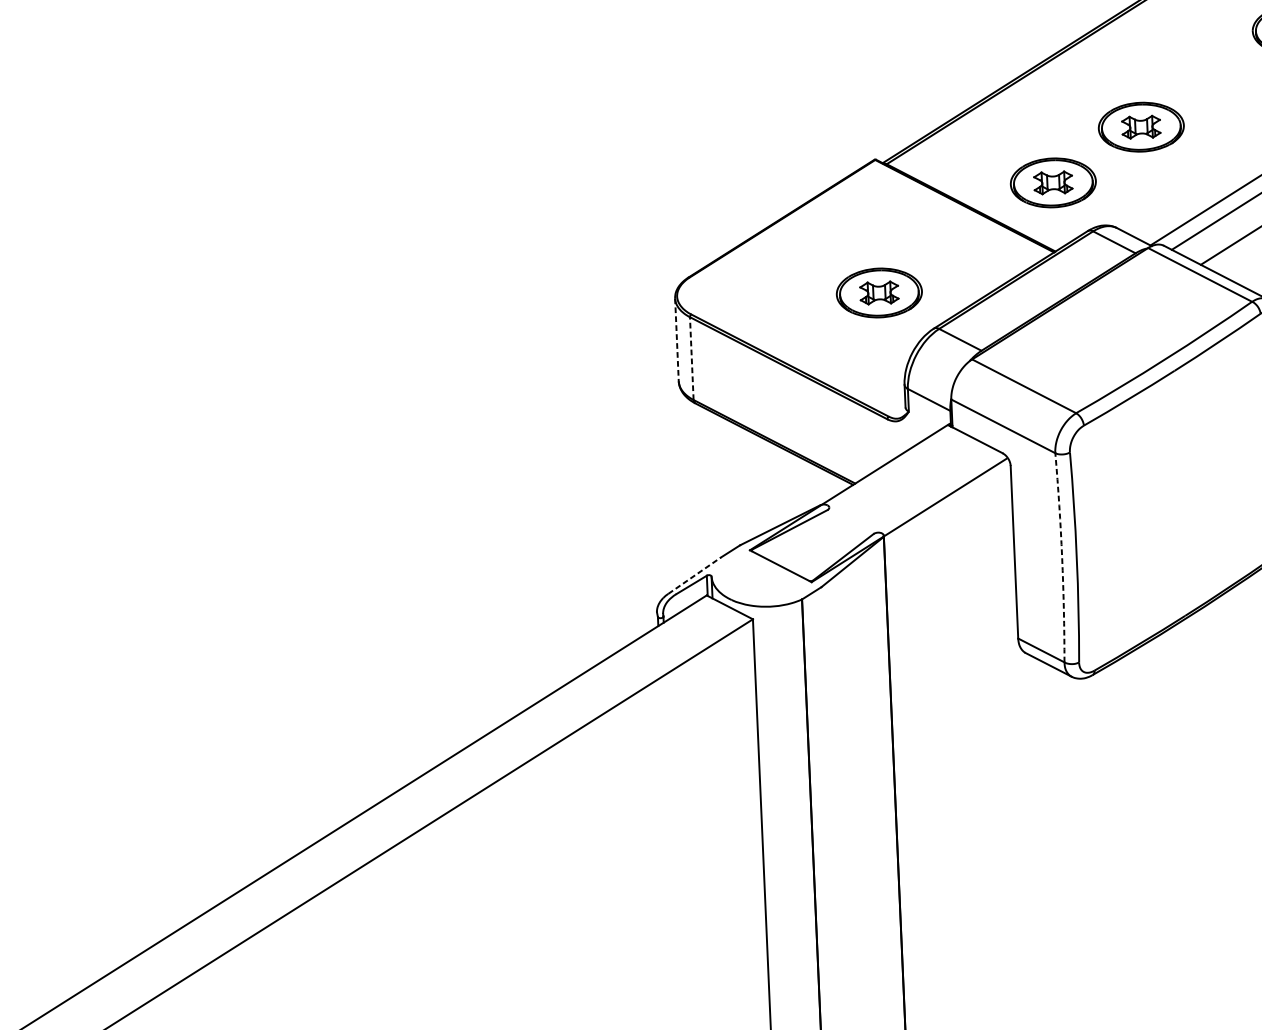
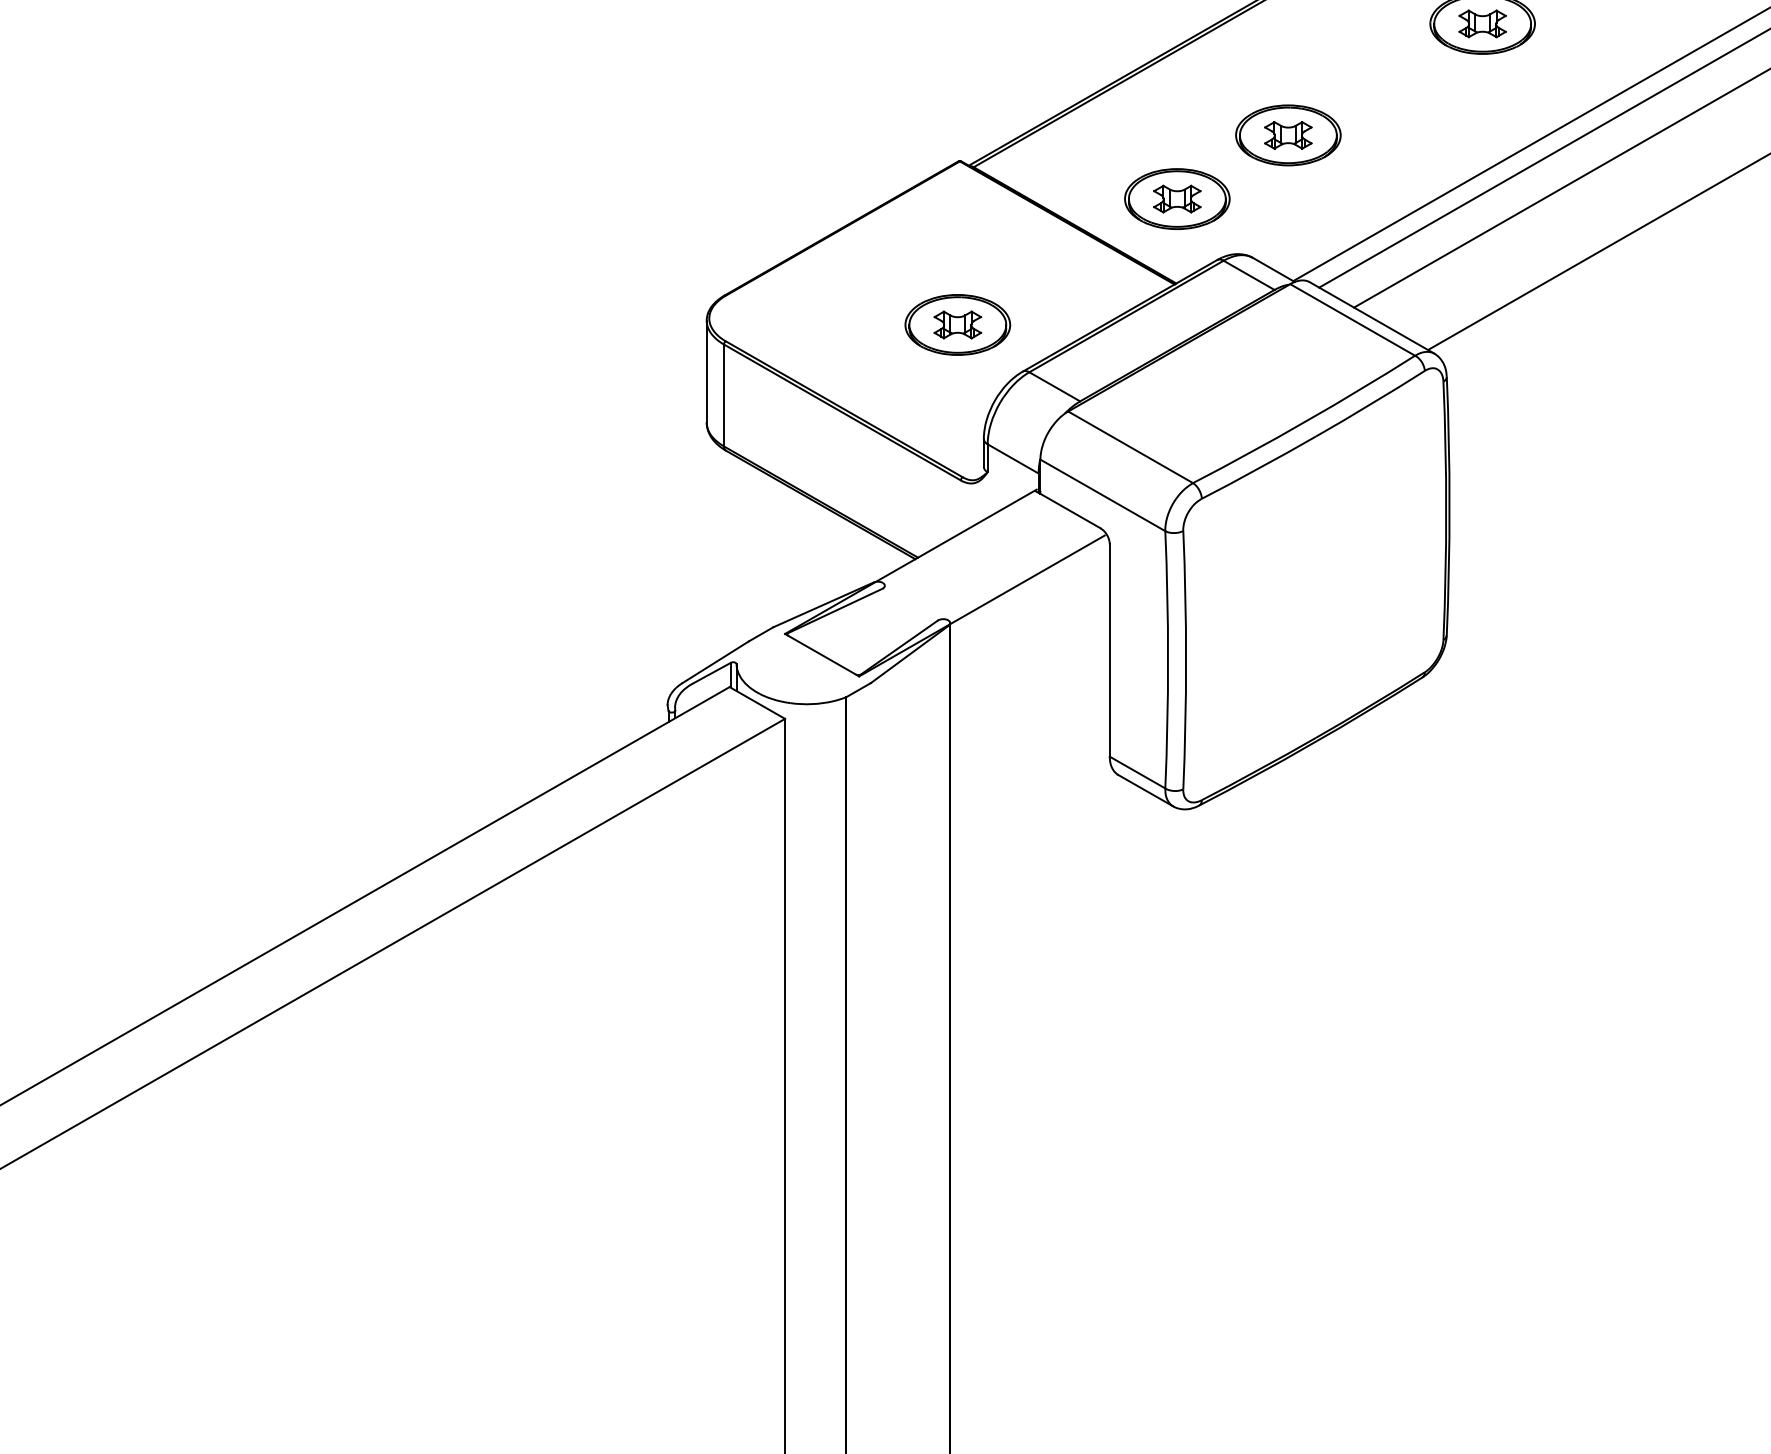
line: (676, 339) -> (706, 371), dashed -> solid
line: (691, 358) -> (723, 395), dashed -> solid
arc: (1062, 557) -> (1168, 659), dashed -> solid
line: (695, 575) -> (716, 661), dashed -> solid

